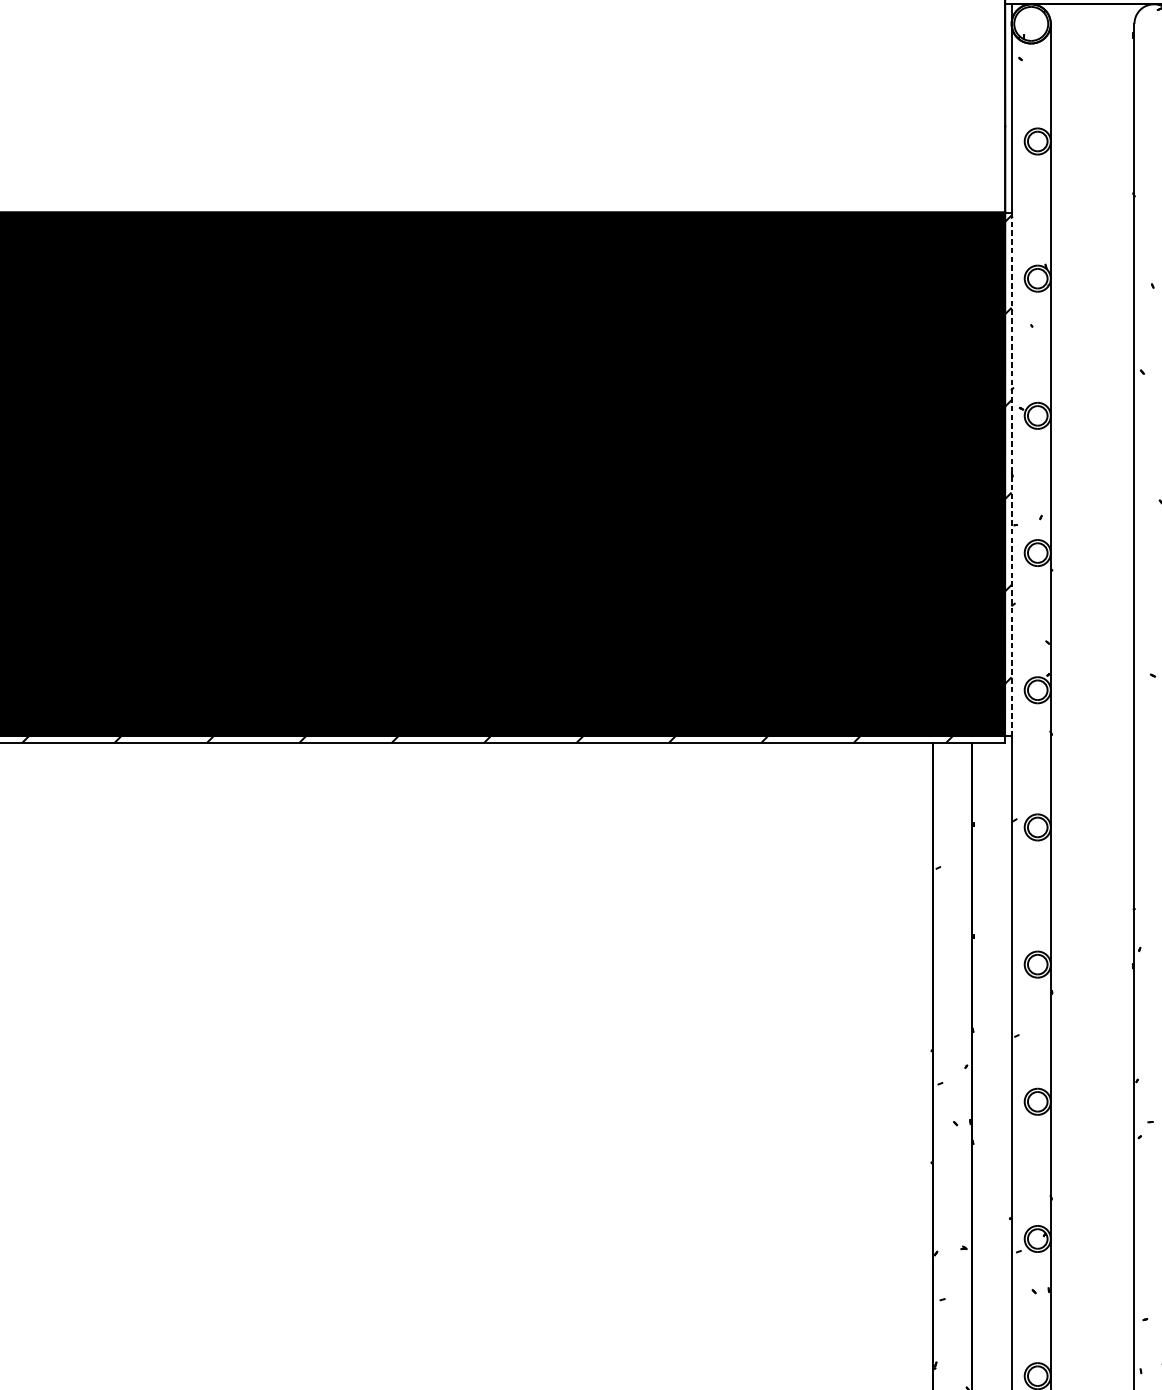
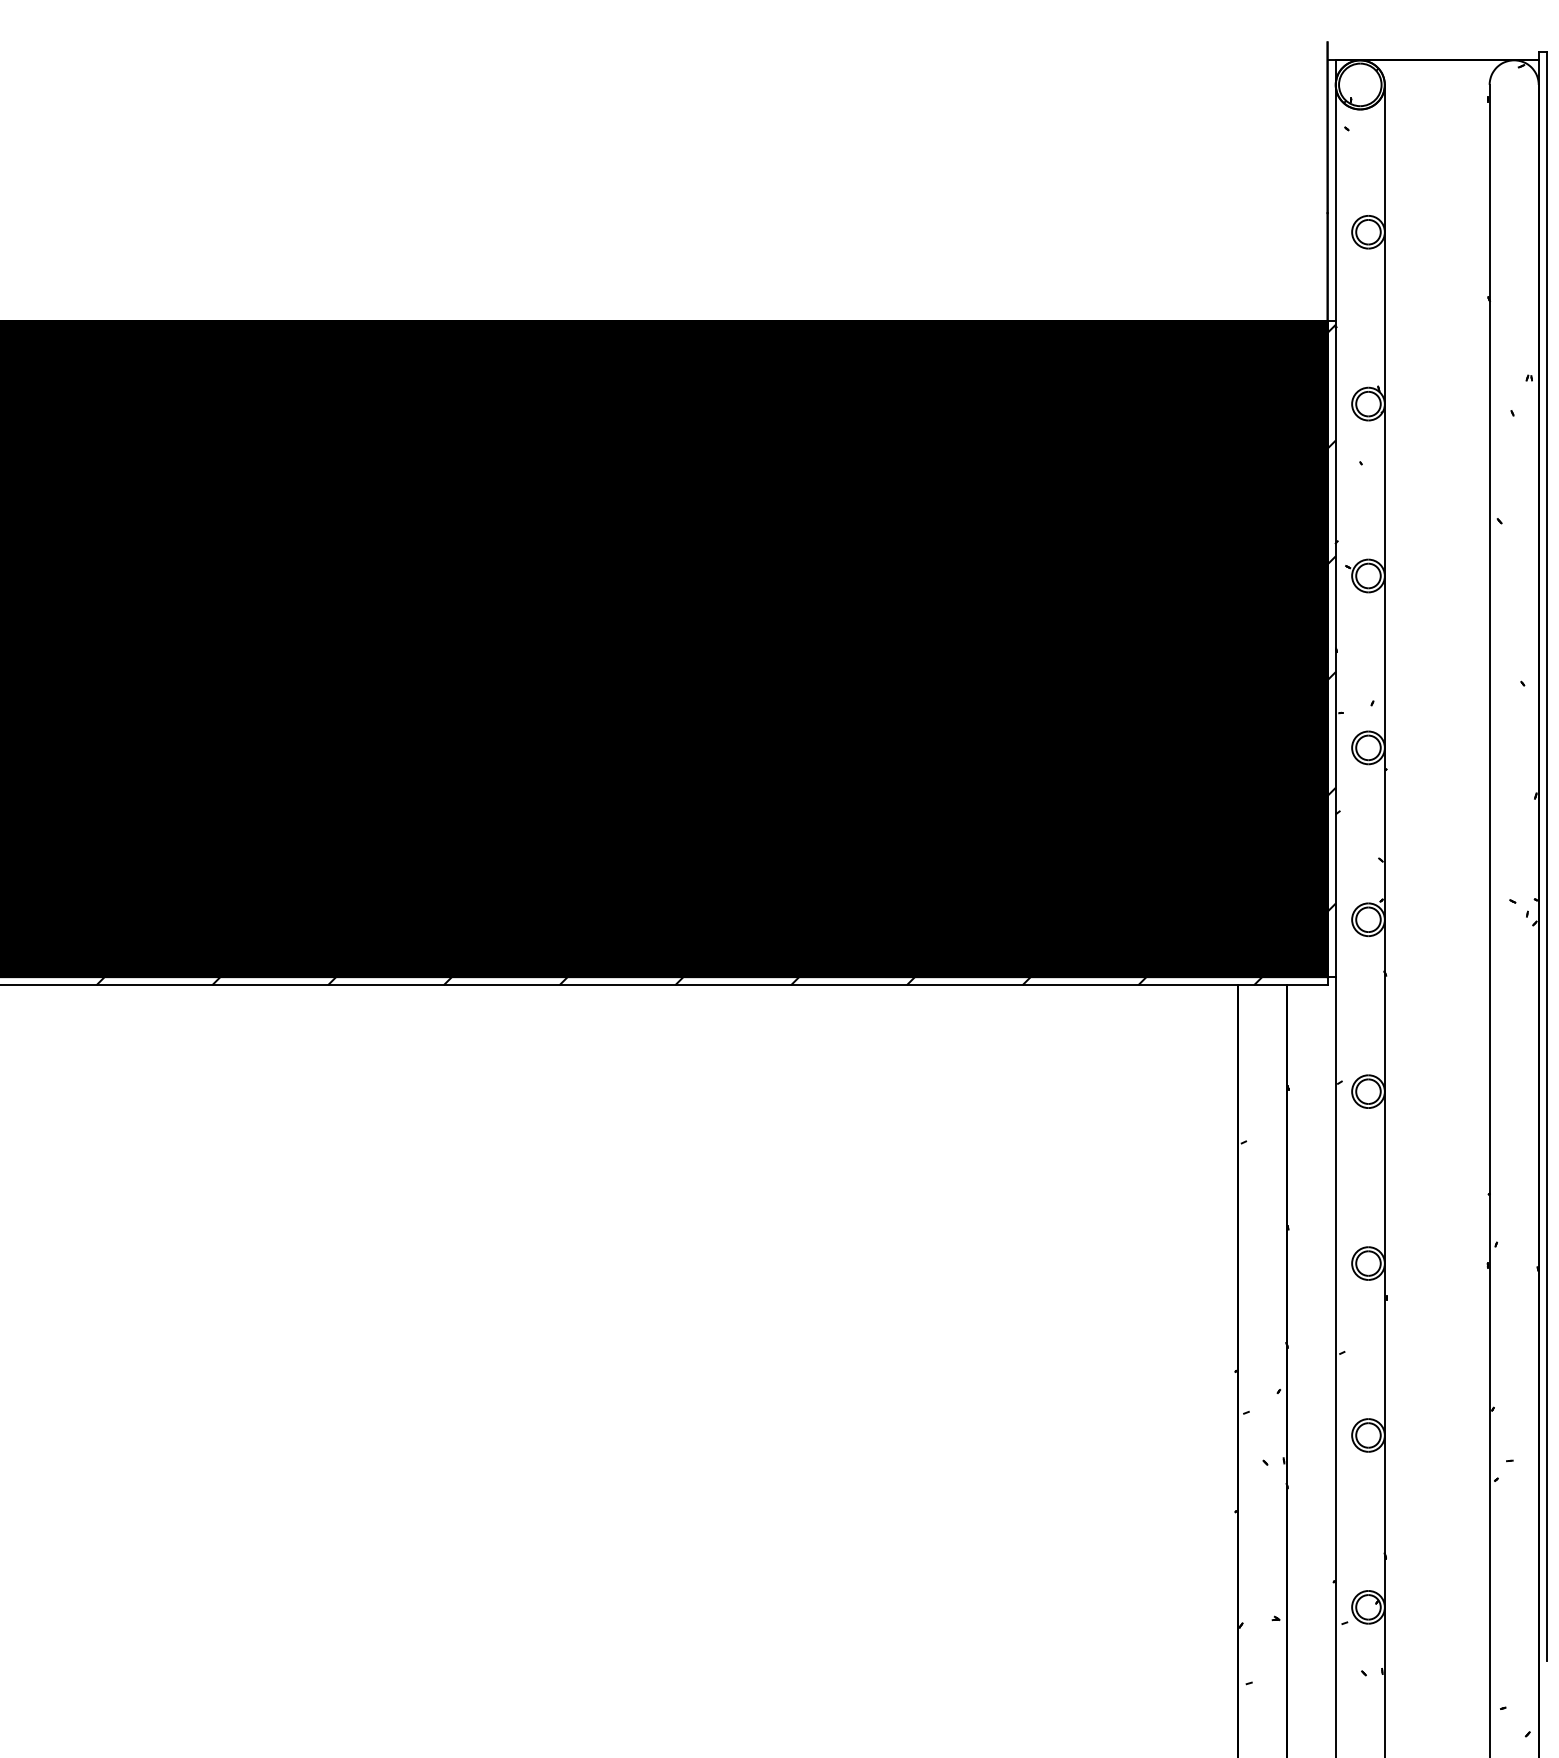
line: (1011, 474) -> (1335, 649), dashed -> solid

